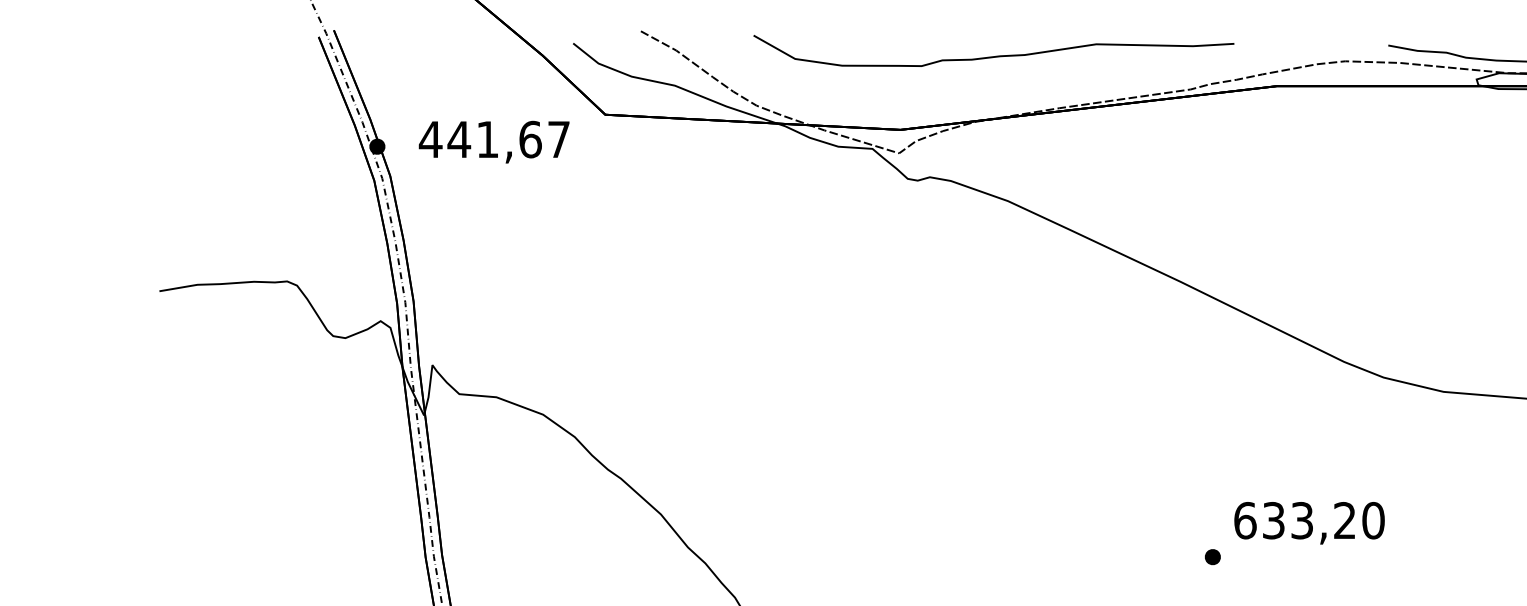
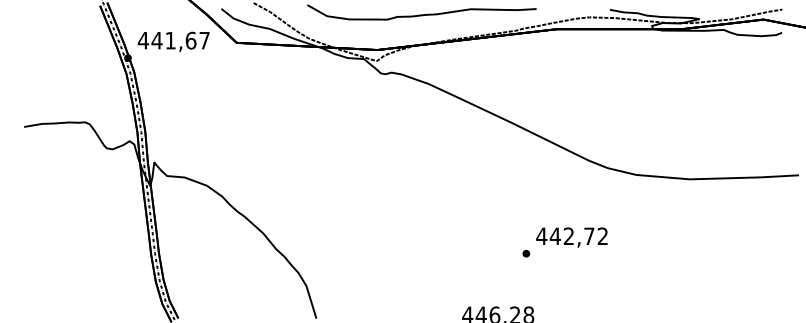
text: (493, 141) -> (173, 41), moved
text: (1309, 520) -> (572, 236), 633,20 -> 442,72

